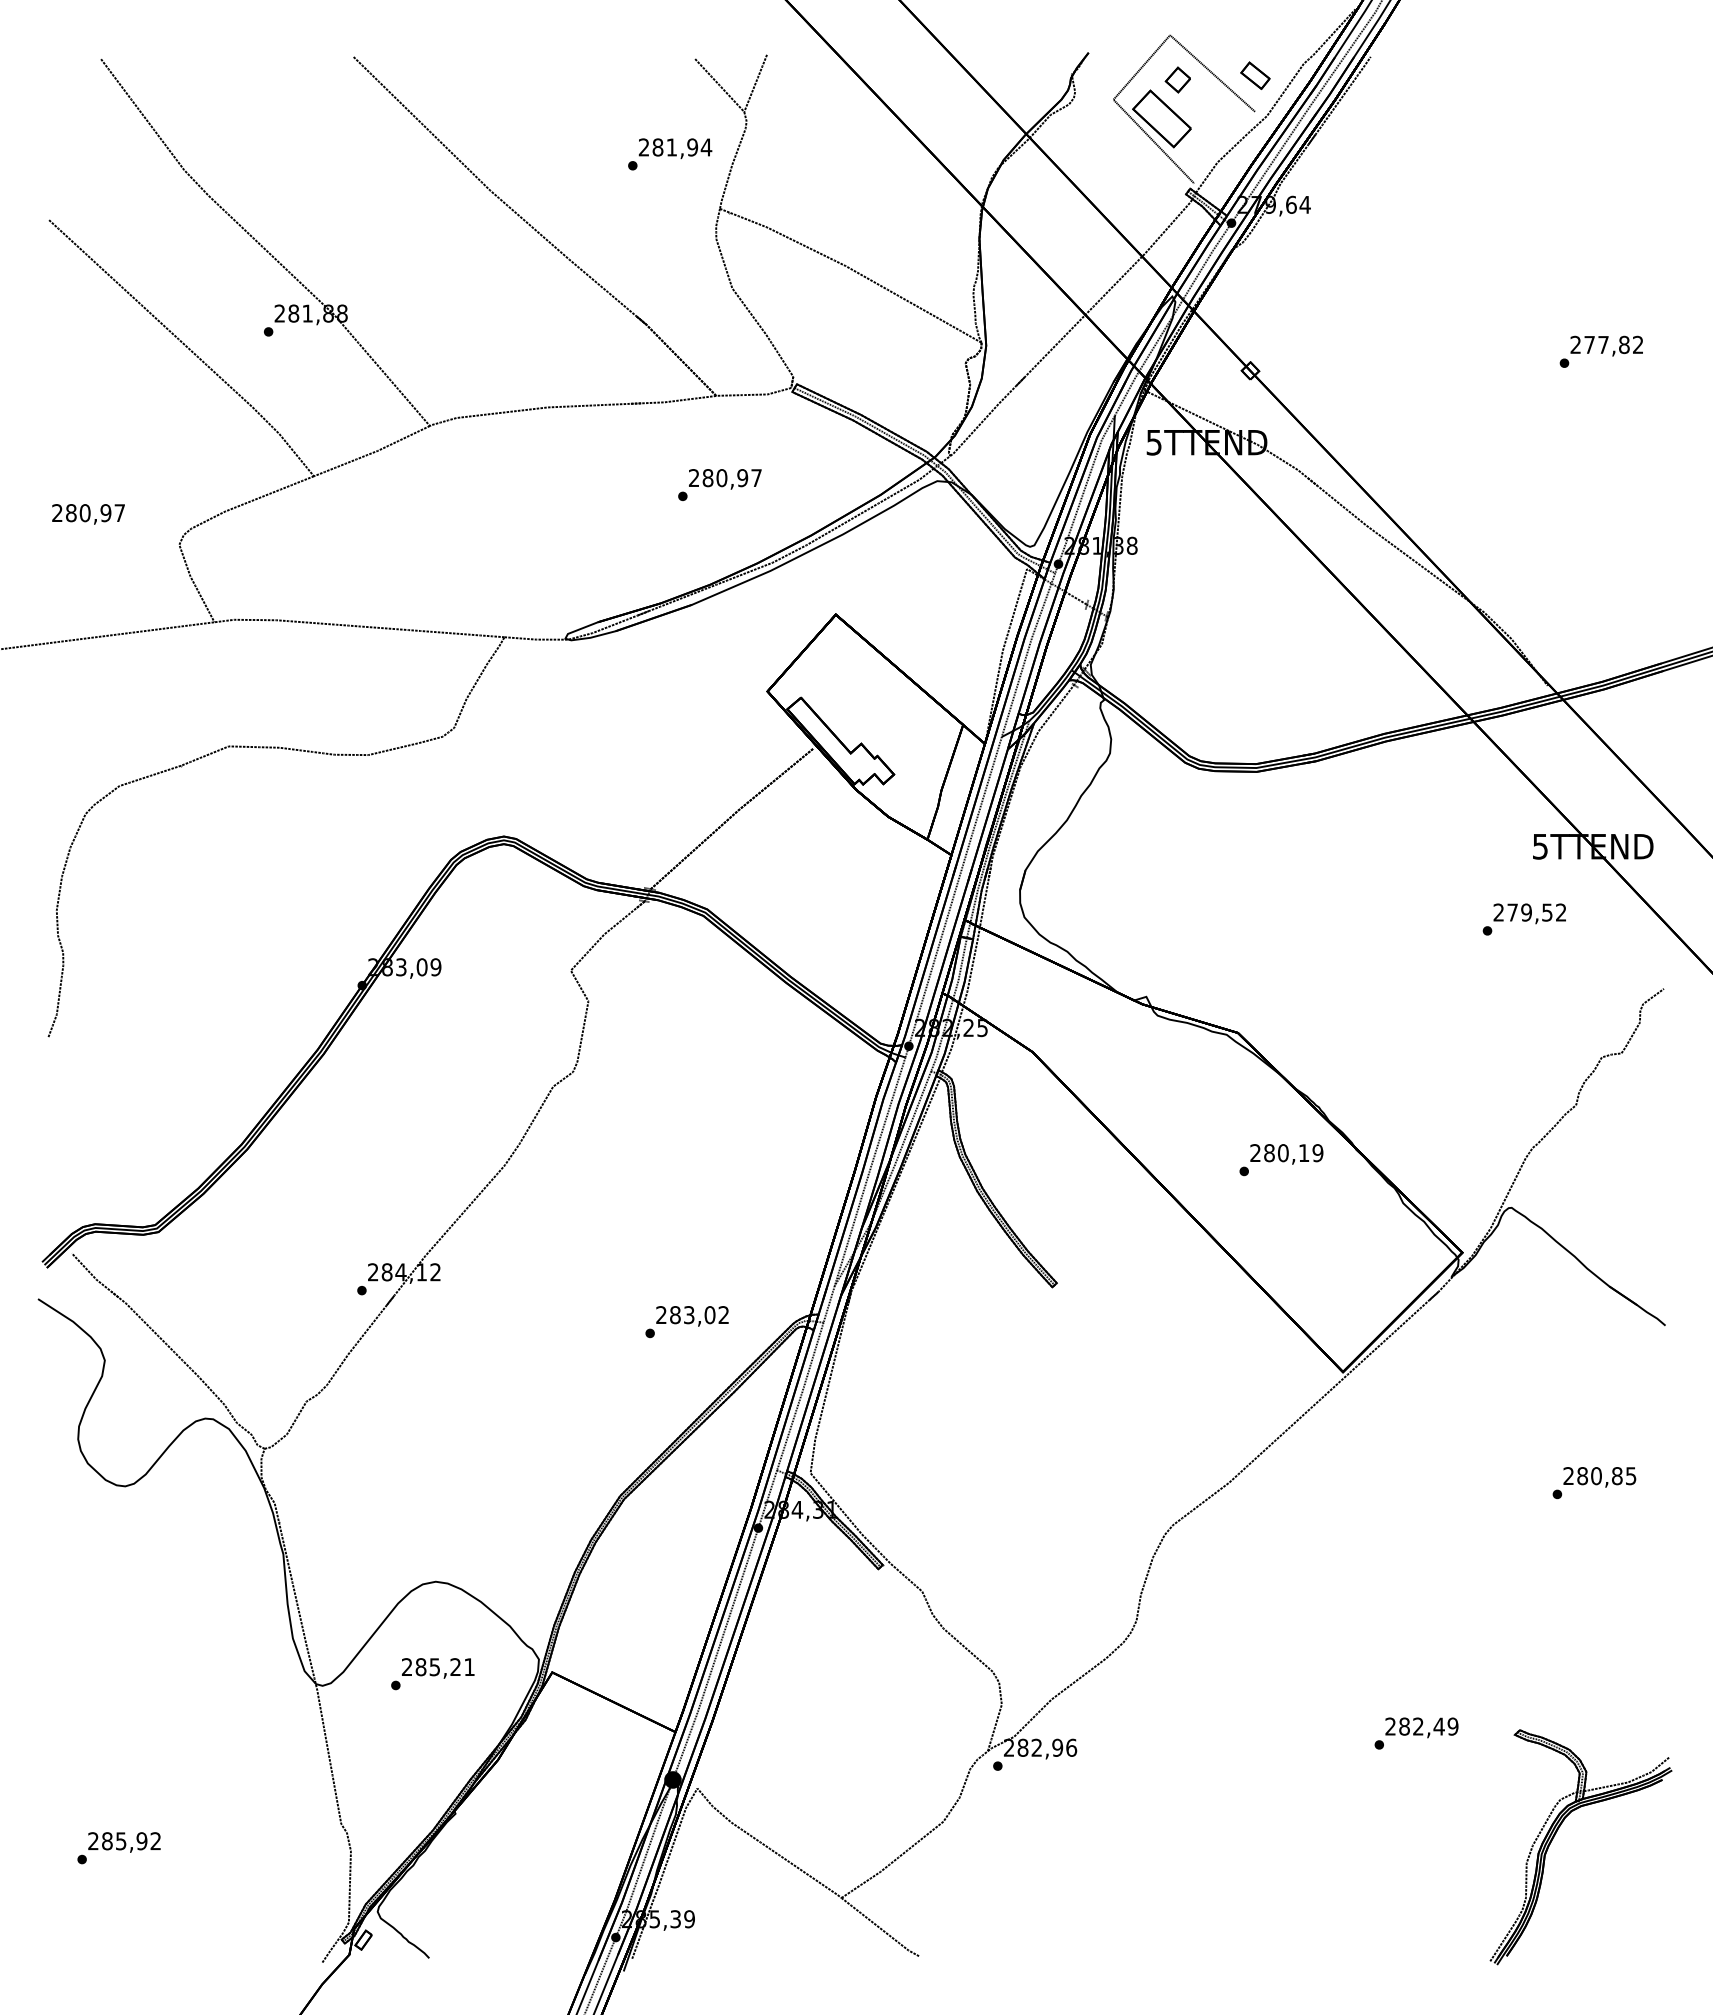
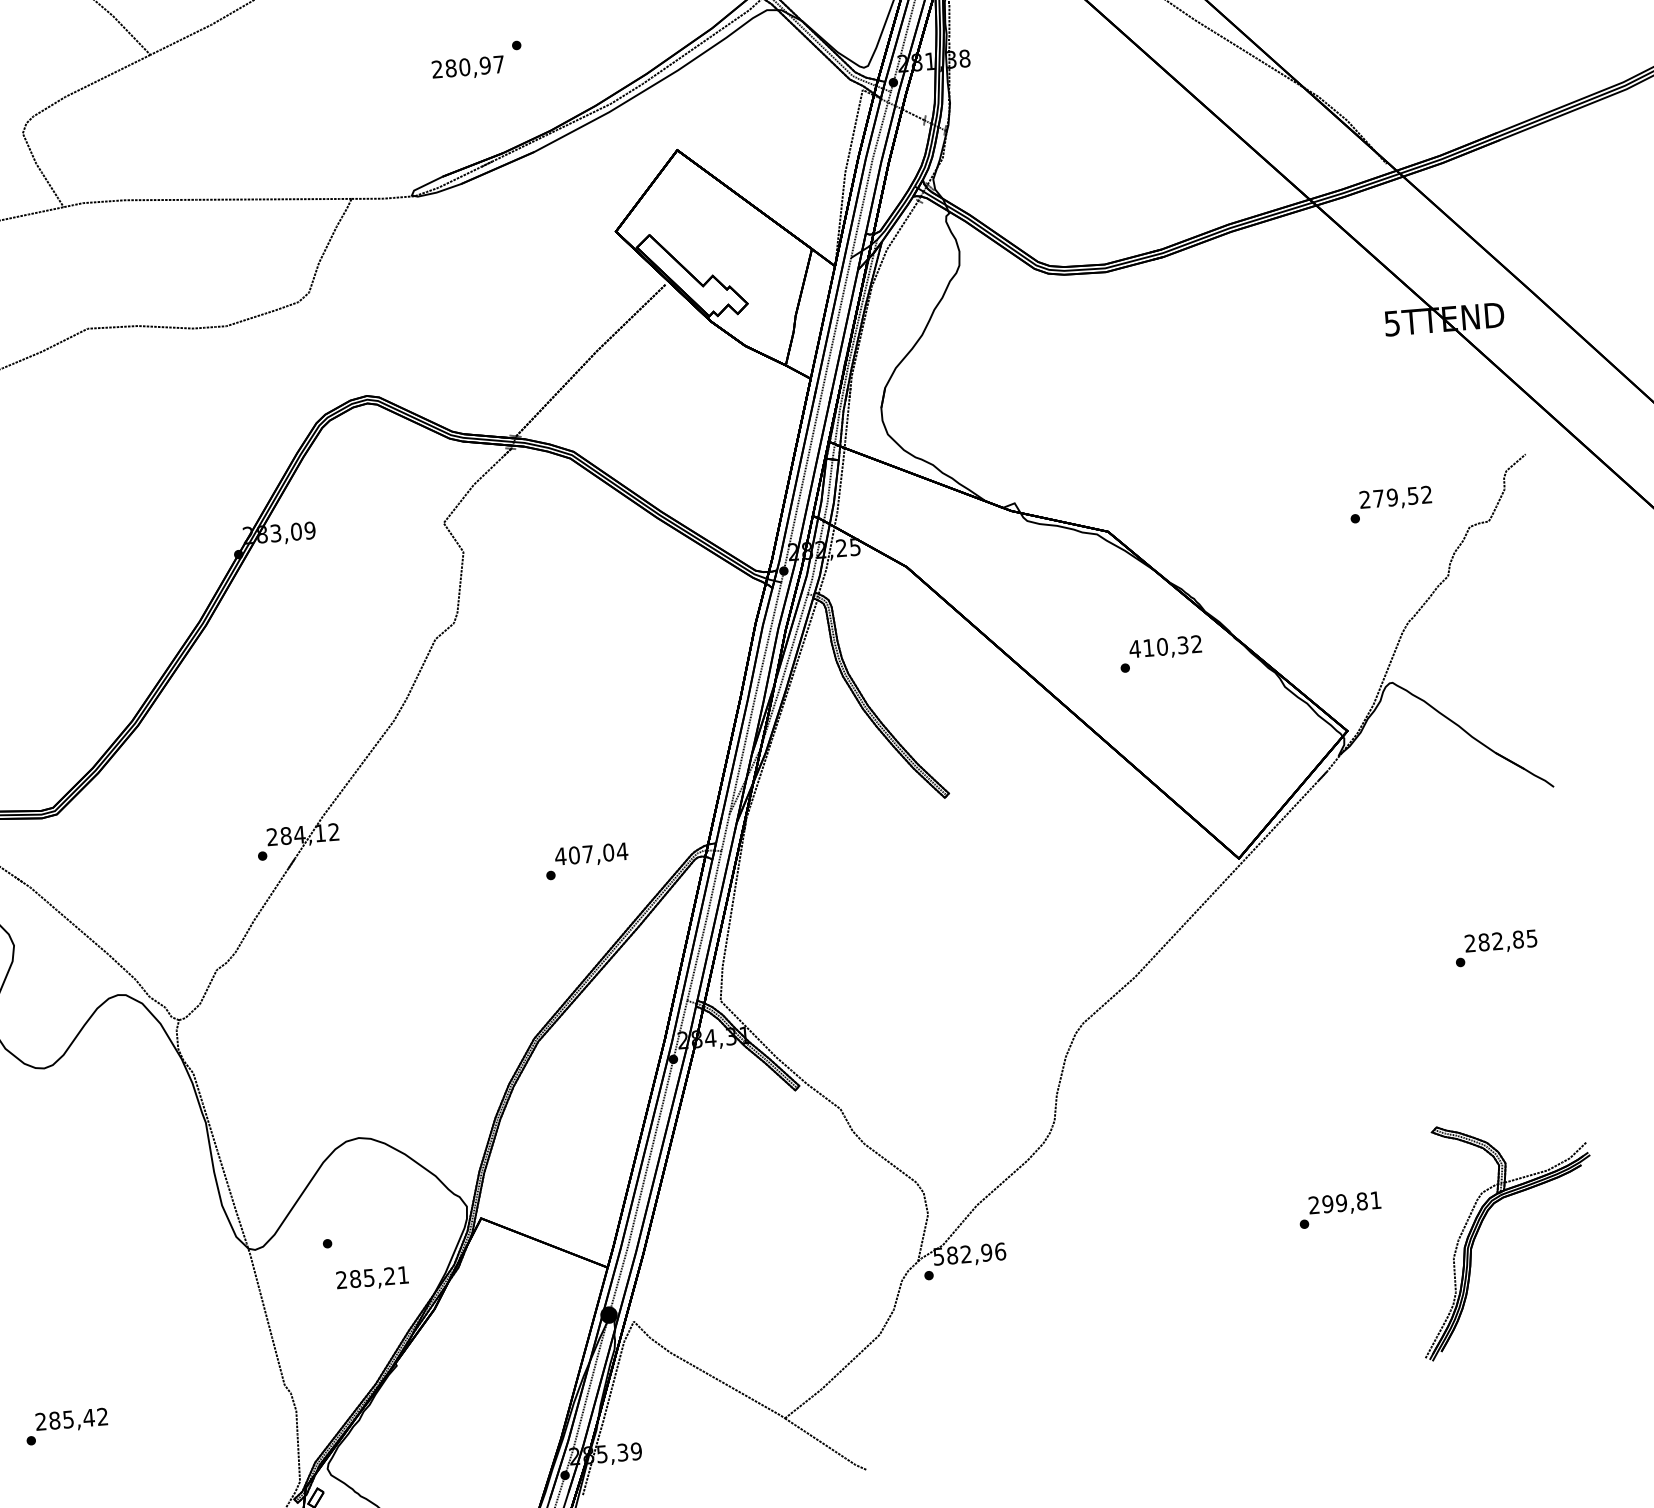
text: (725, 479) -> (468, 68), moved
text: (1523, 919) -> (1389, 504), moved
text: (1286, 1153) -> (1165, 647), 280,19 -> 410,32
text: (692, 1315) -> (591, 854), 283,02 -> 407,04
text: (1596, 1476) -> (1497, 941), 280,85 -> 282,85
text: (438, 1668) -> (372, 1278), moved
text: (1428, 1726) -> (1351, 1202), 282,49 -> 299,81
text: (1009, 1747) -> (939, 1256), 282,96 -> 582,96
part: (1555, 1835) -> (1480, 1228), moved
text: (141, 1841) -> (88, 1418), 285,92 -> 285,42

